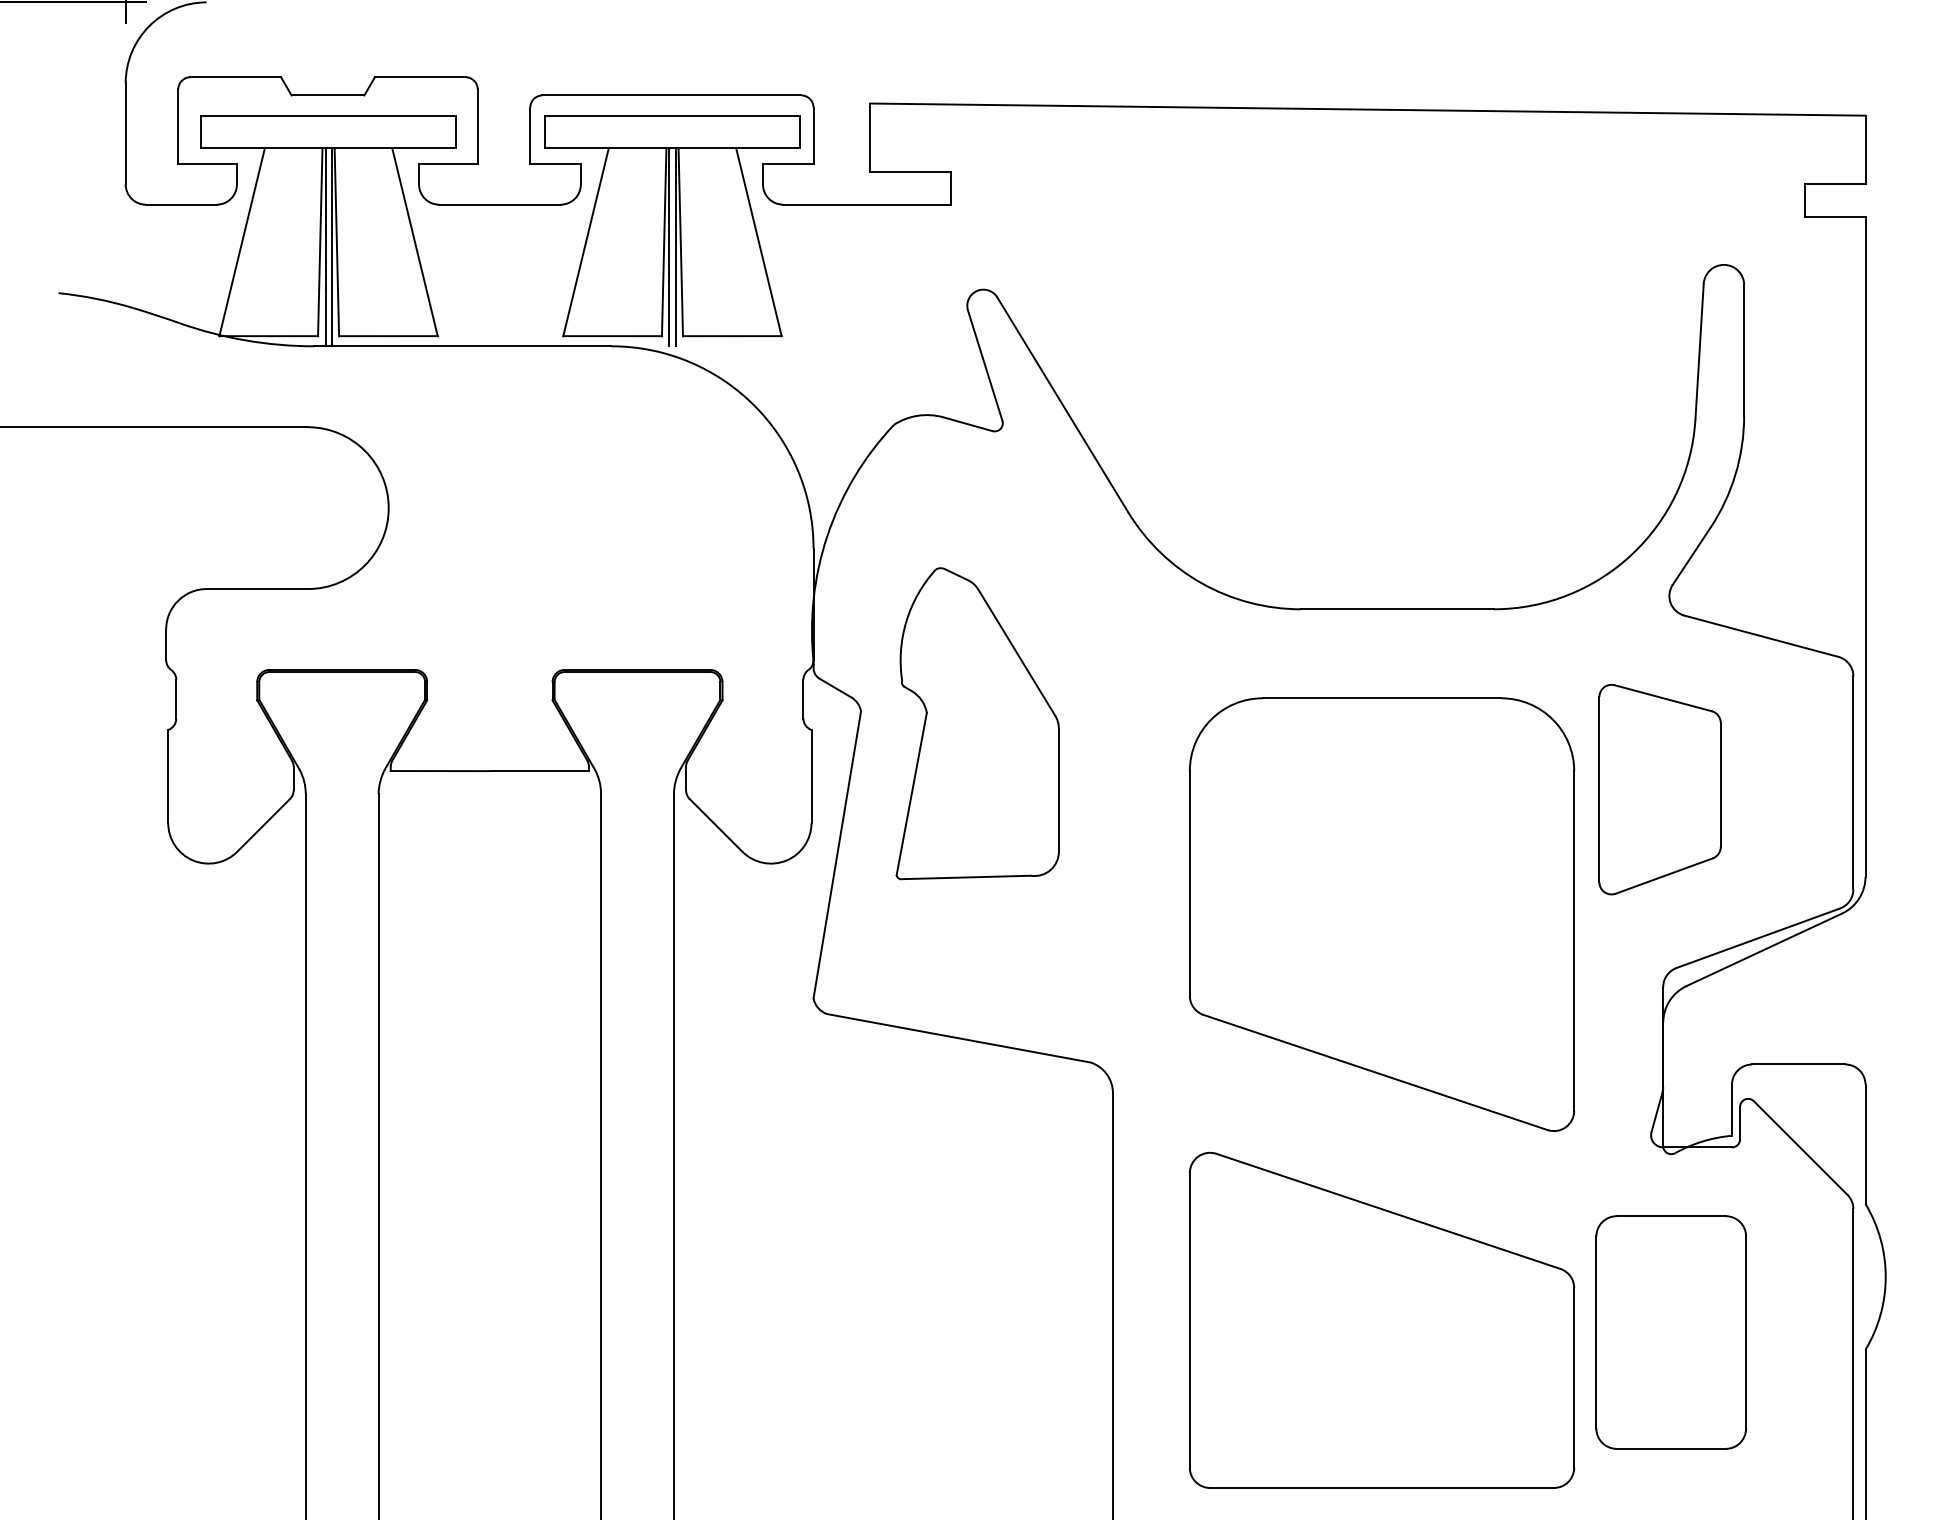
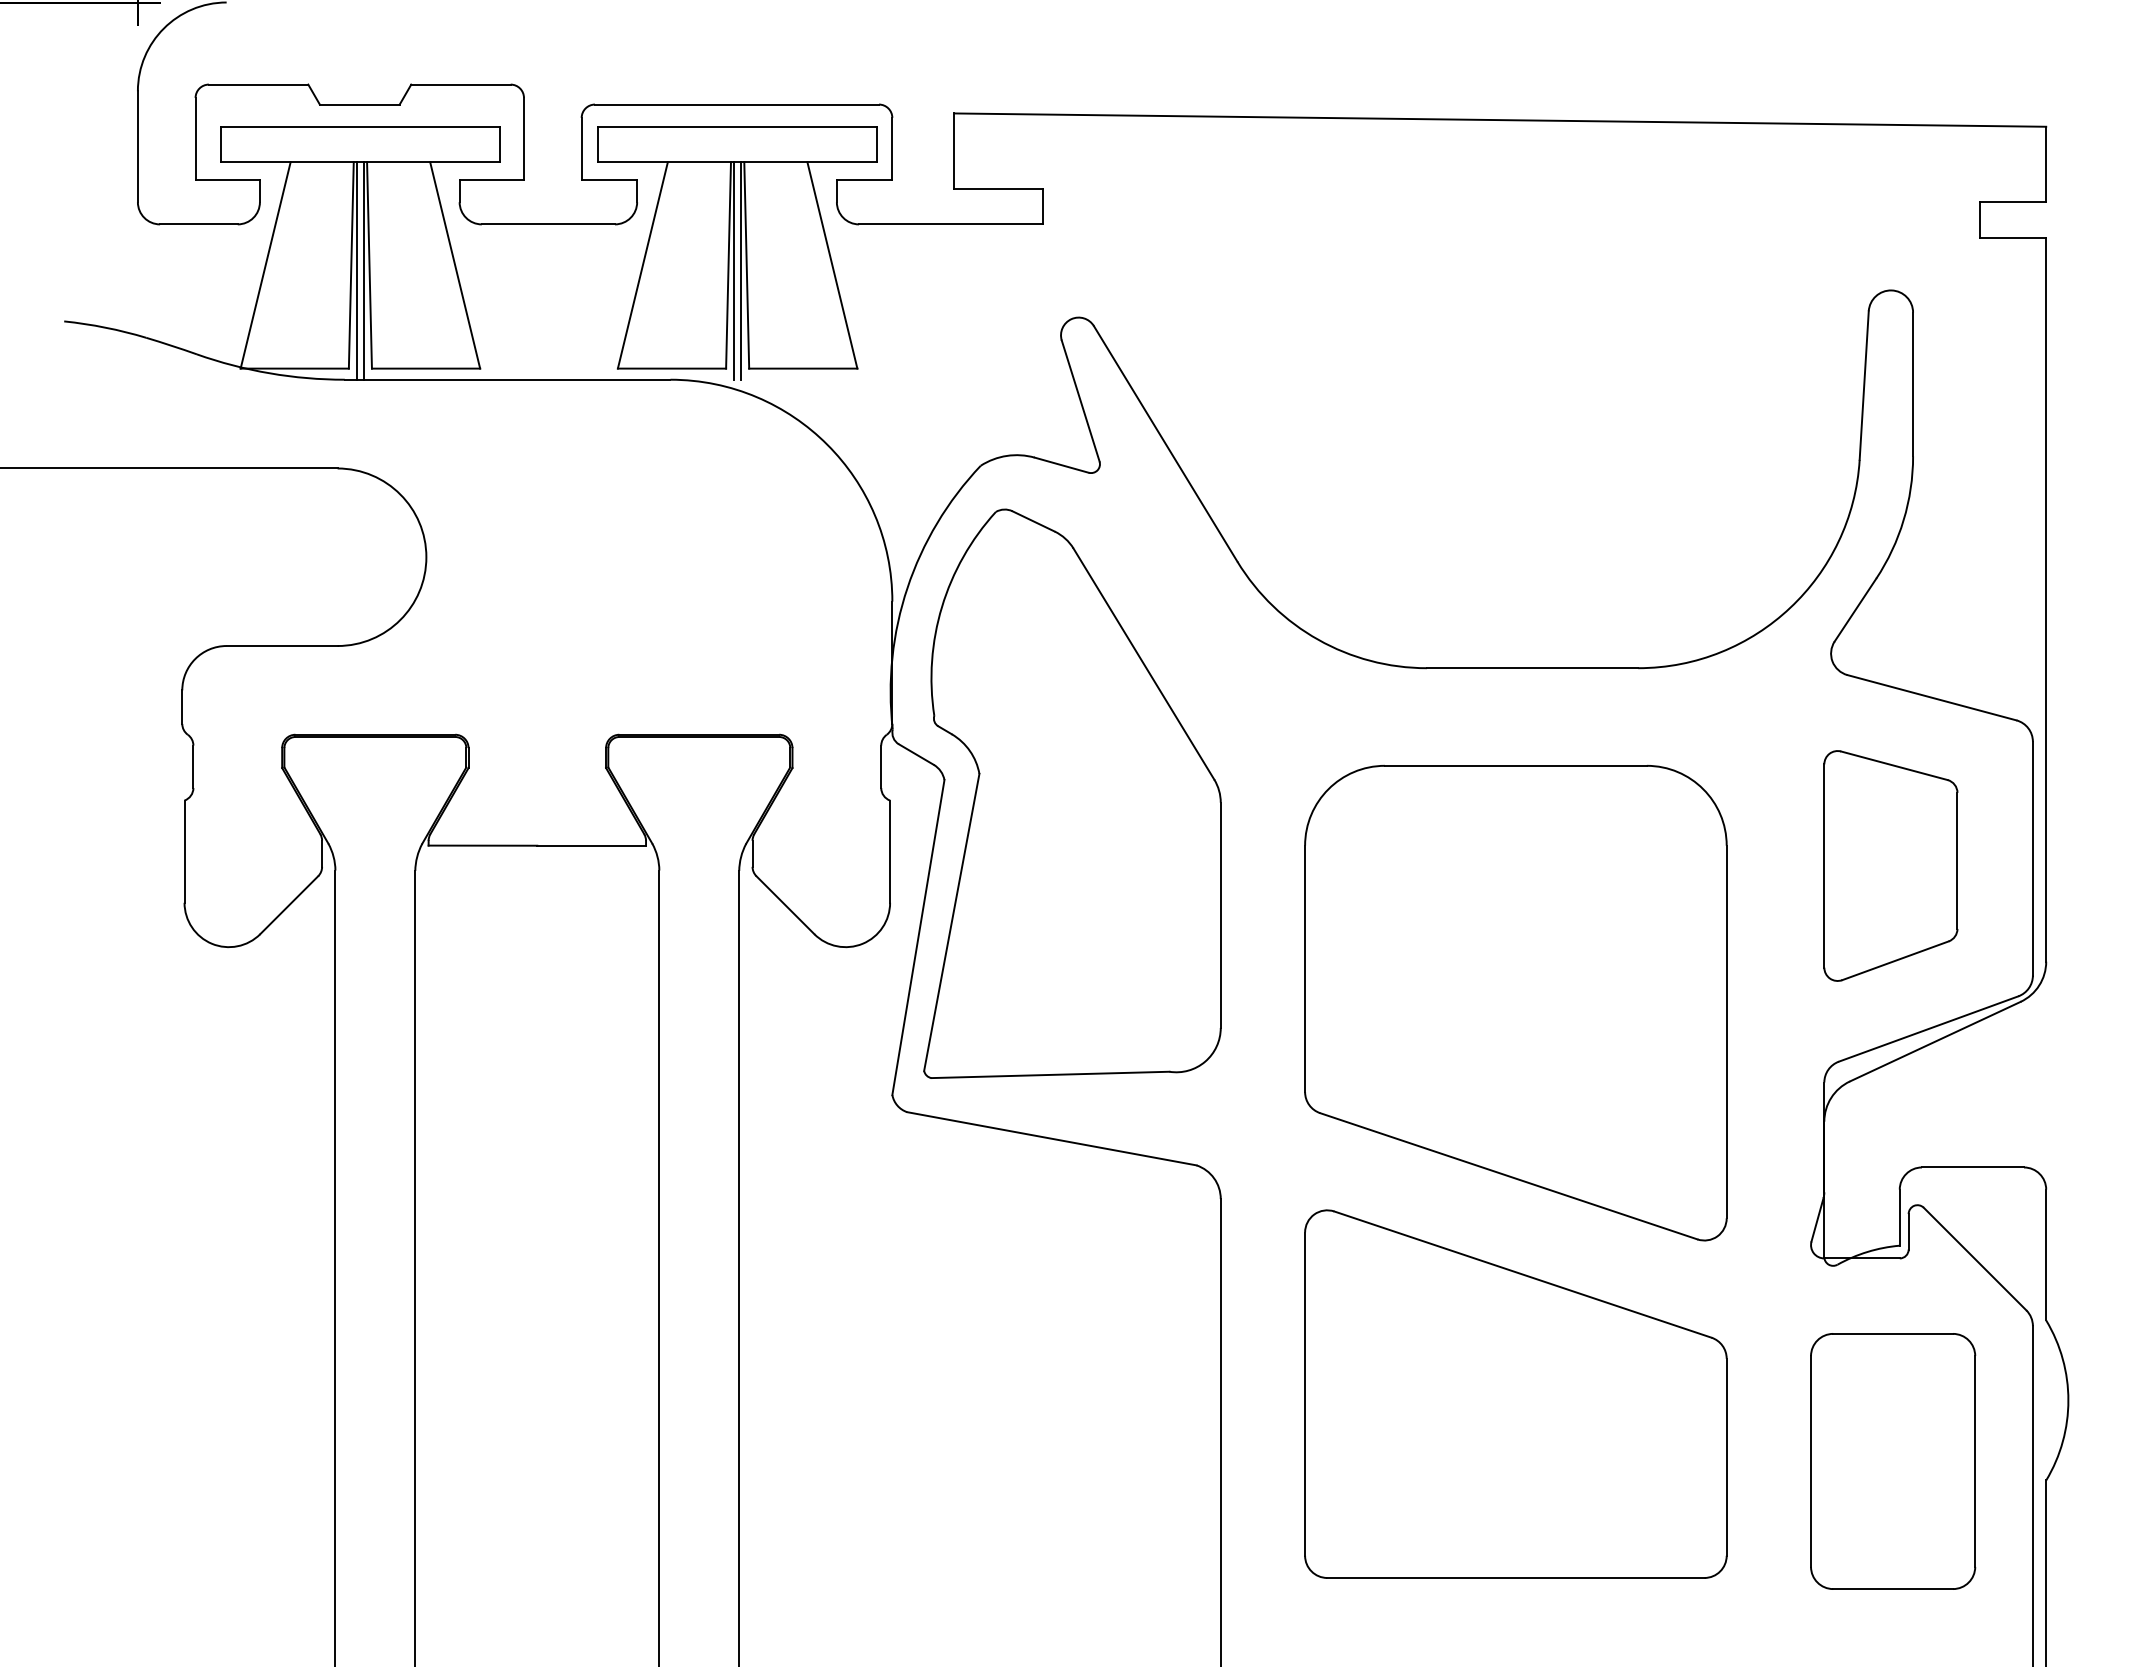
part: (977, 723) -> (1072, 793), size x1.67
part: (1659, 789) -> (1890, 865), moved
part: (1381, 1319) -> (1515, 1393), moved
part: (1671, 1332) -> (1893, 1461), moved

